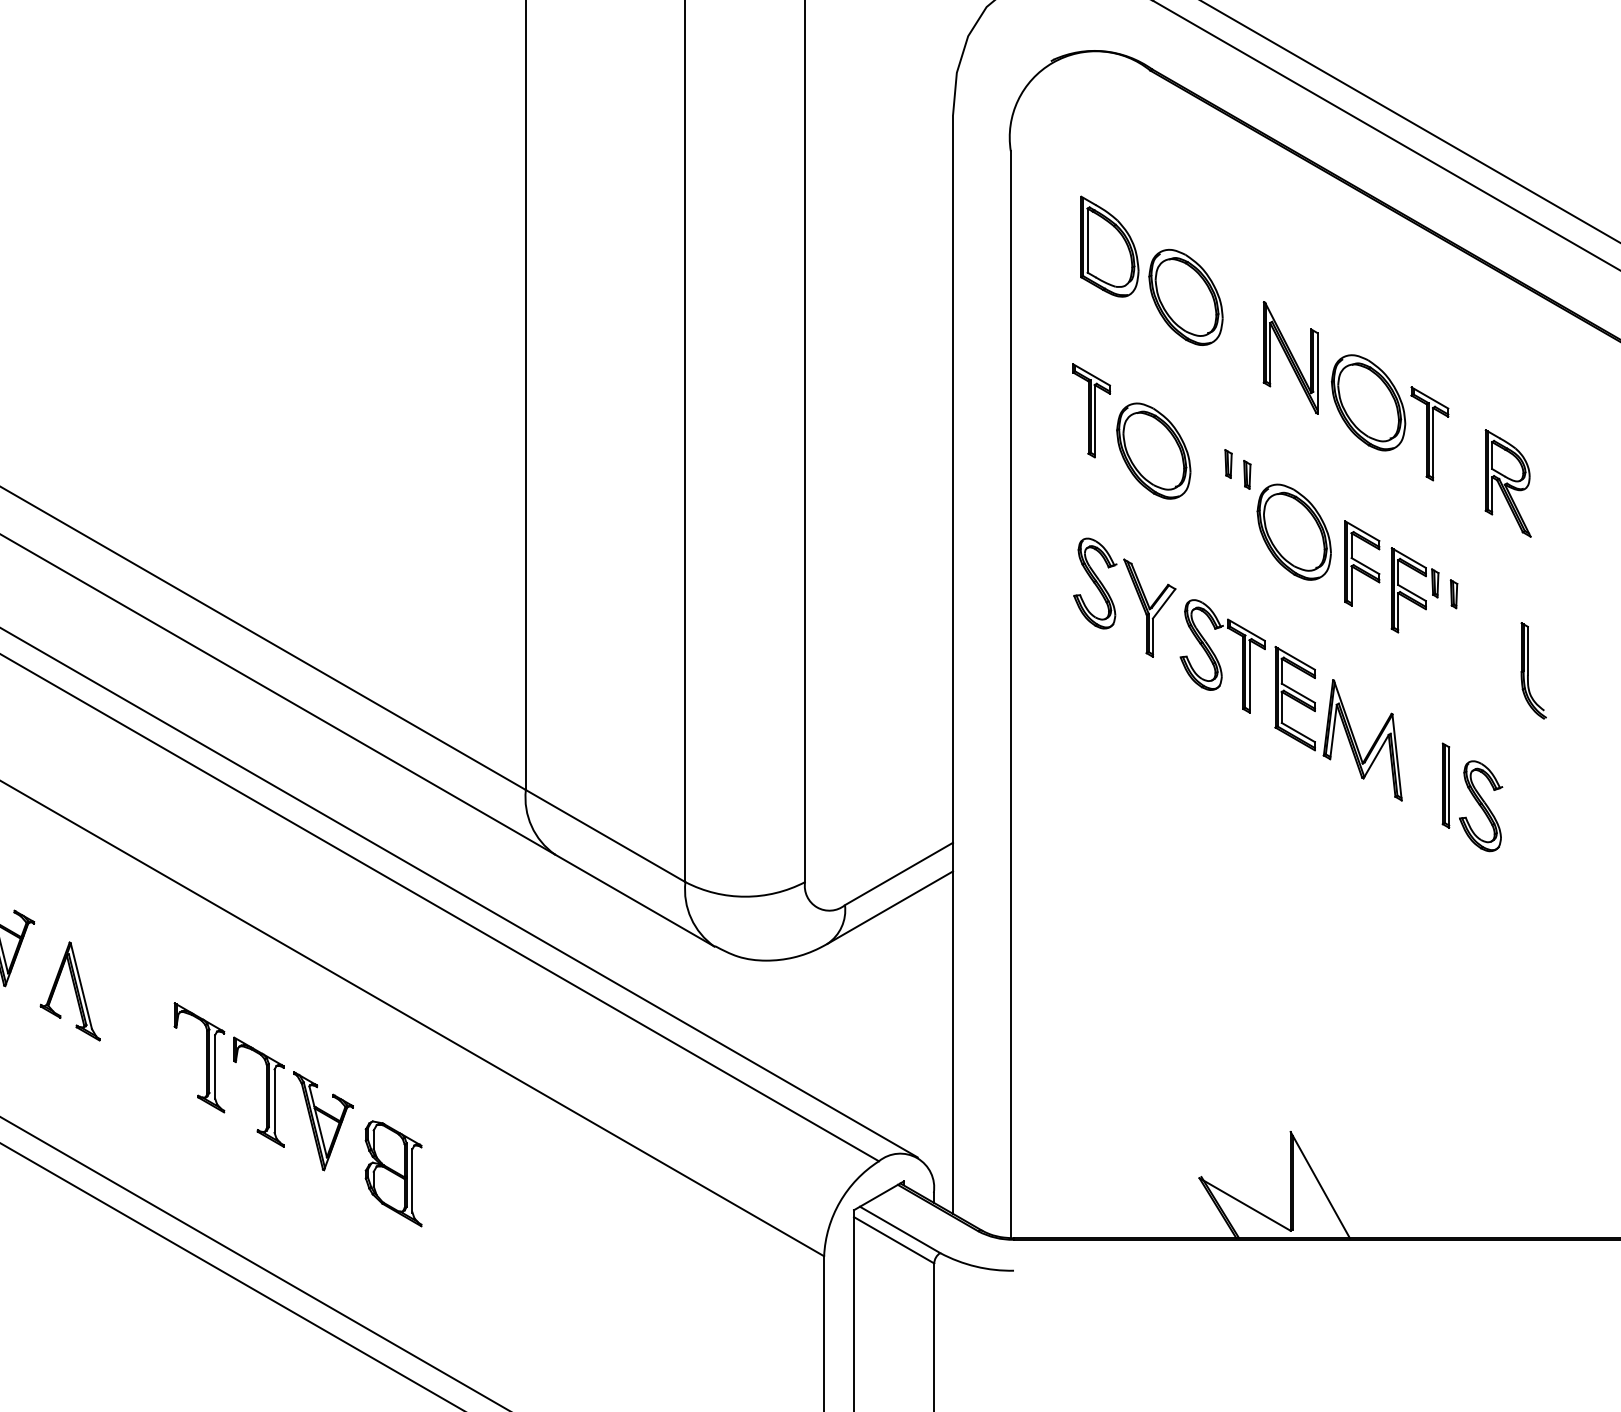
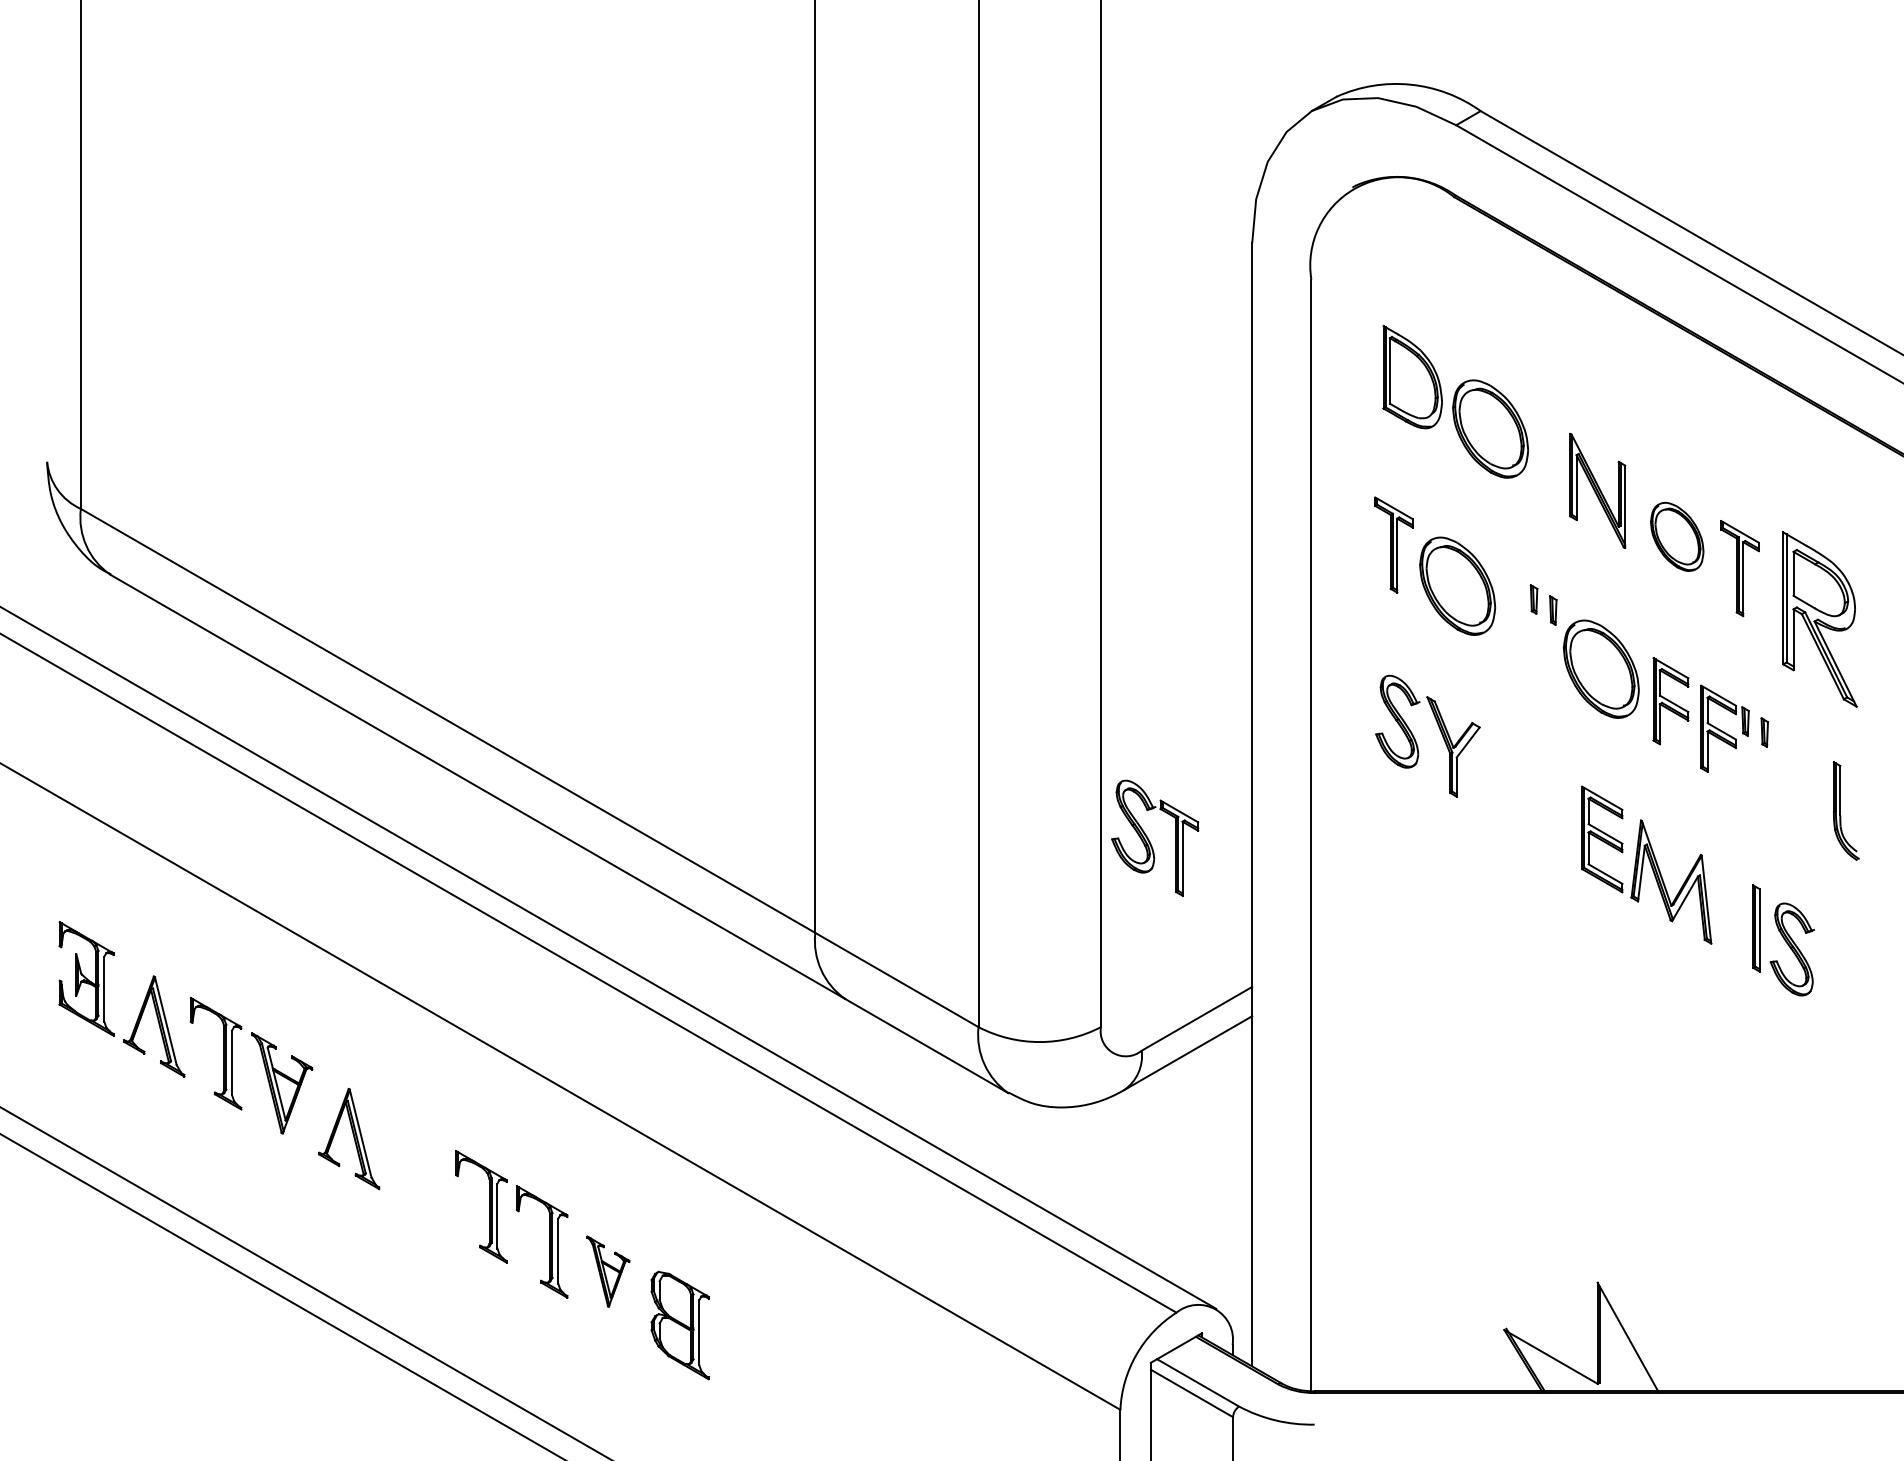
part: (1367, 402) -> (1676, 536), size x0.7
part: (1508, 482) -> (1820, 618), size x1.6
part: (1217, 657) -> (1149, 839), moved
part: (323, 1121) -> (608, 1271), size x0.7

